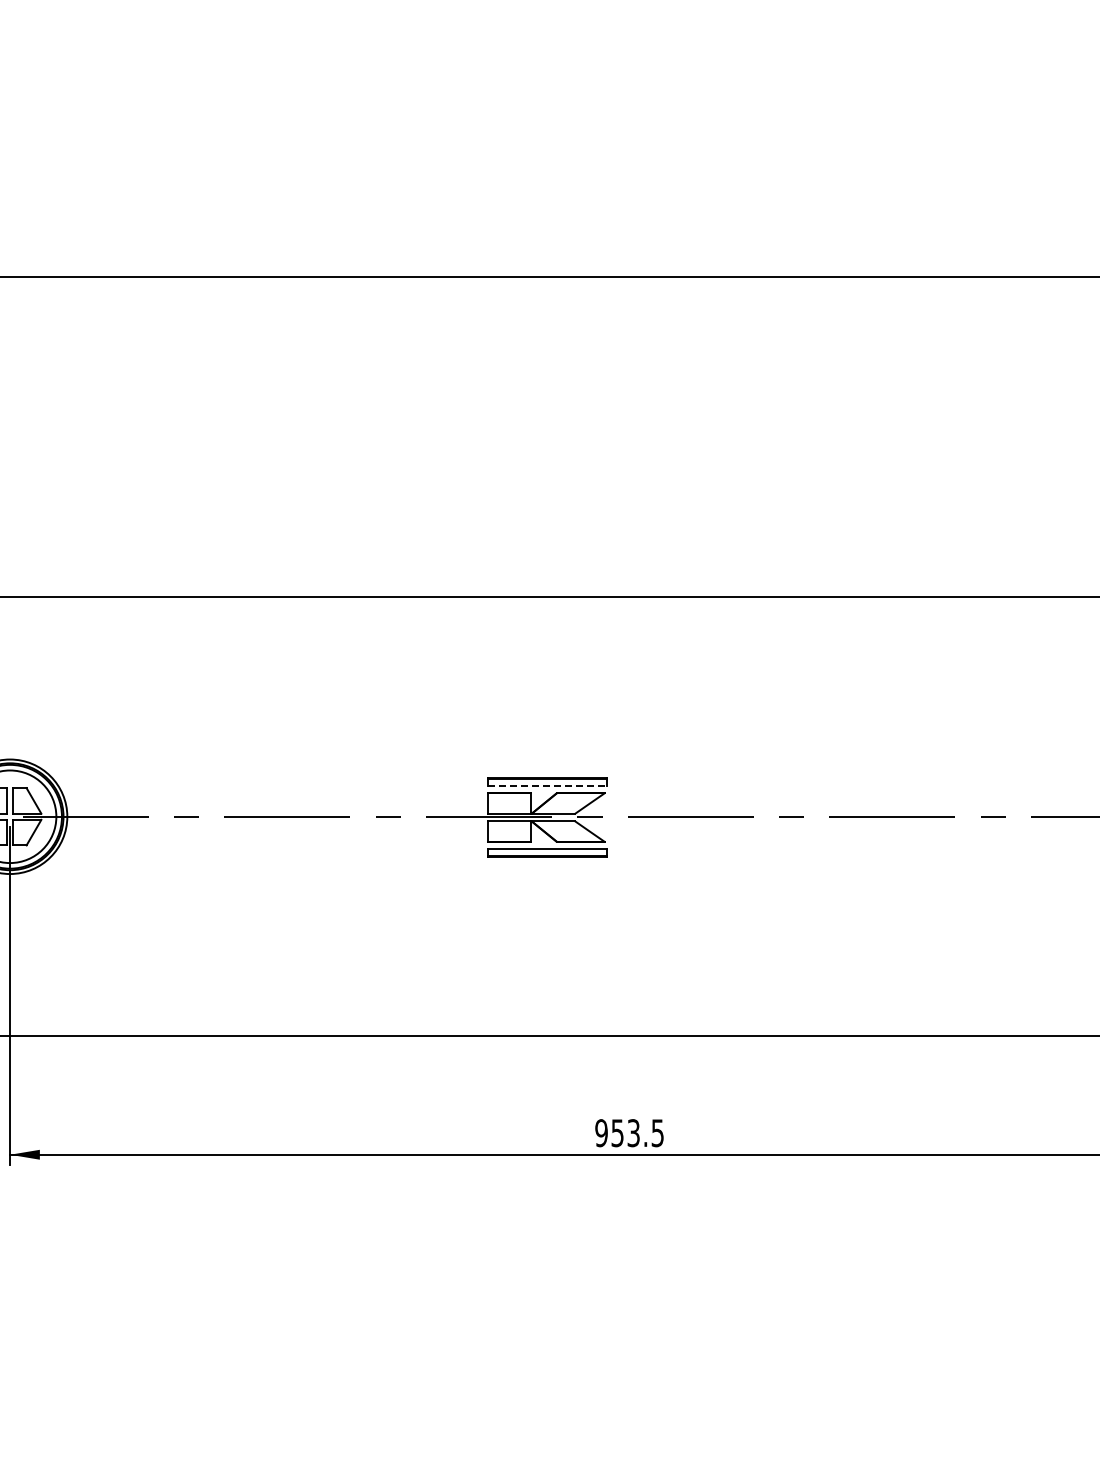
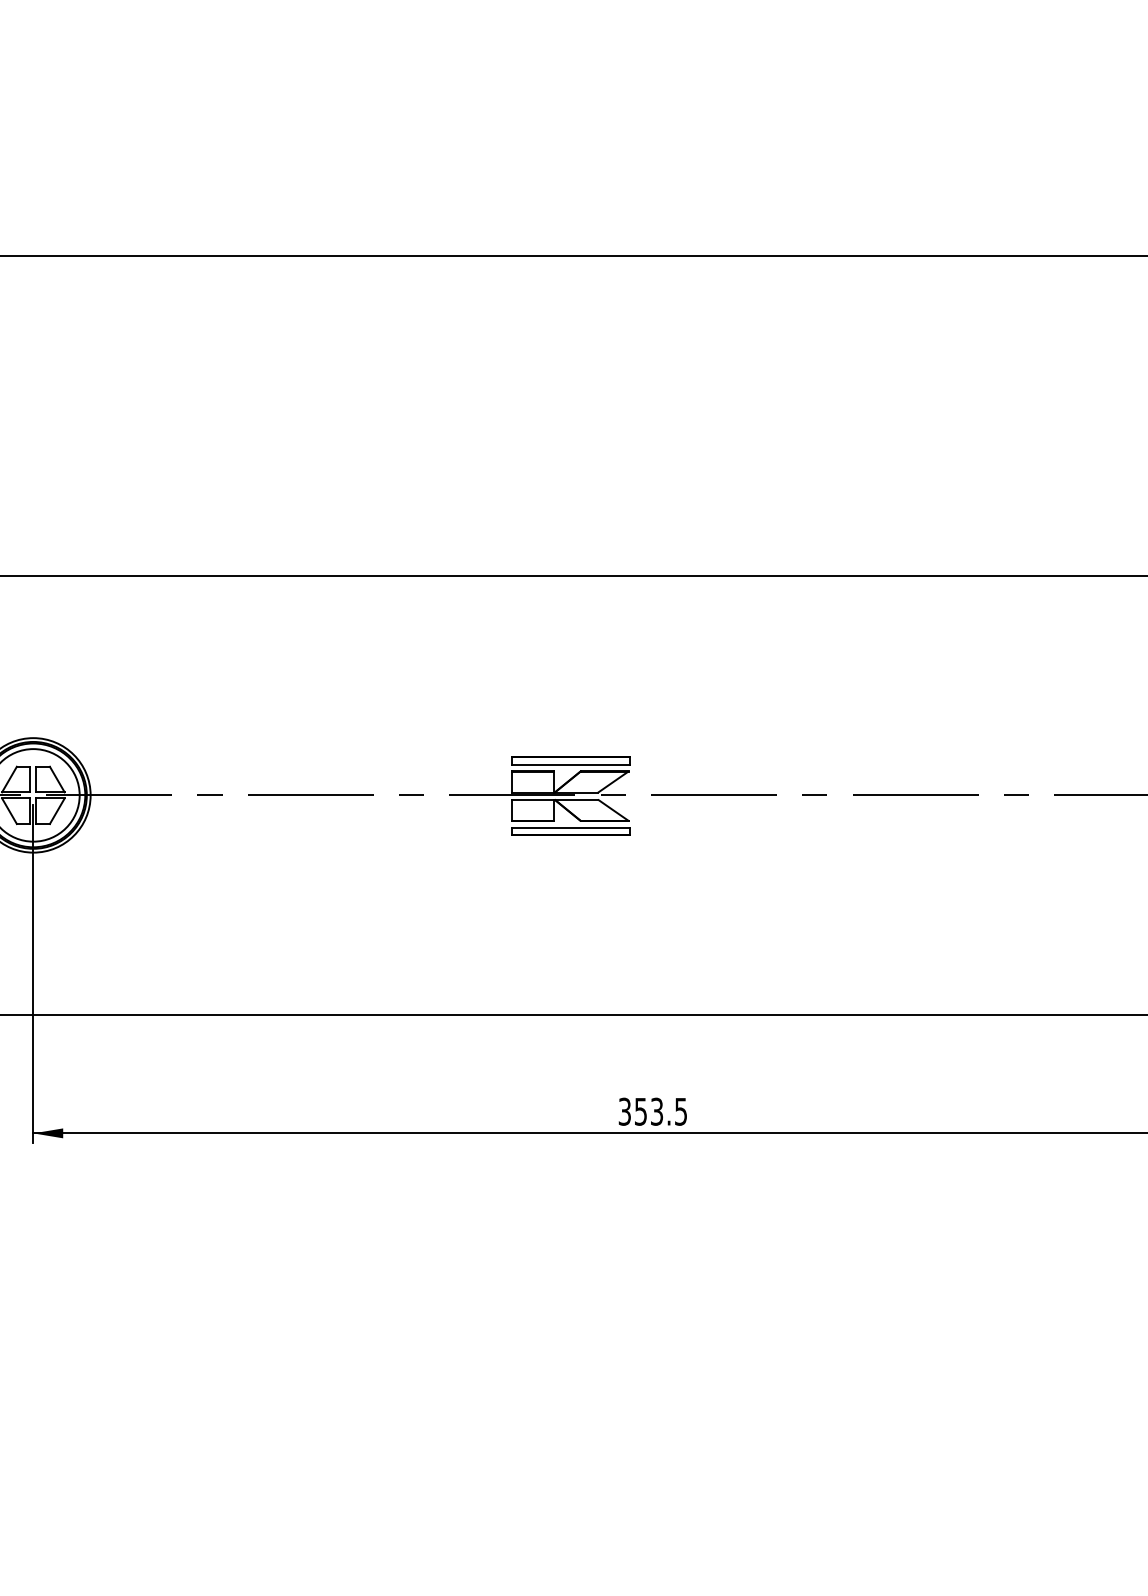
line: (548, 785) -> (571, 764), dashed -> solid
text: (601, 1132) -> (624, 1111), 953.5 -> 353.5

